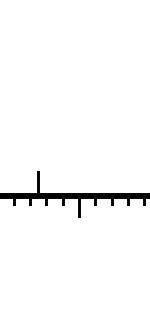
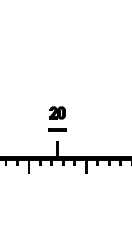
part: (38, 138) -> (57, 118), added

